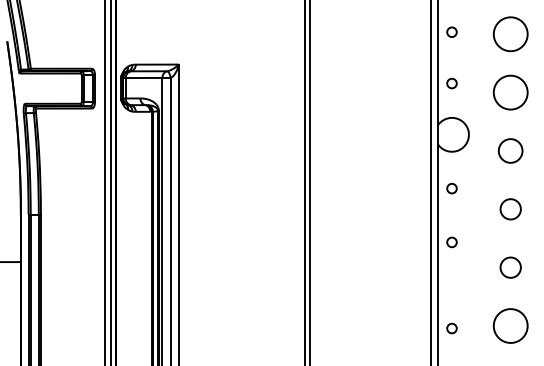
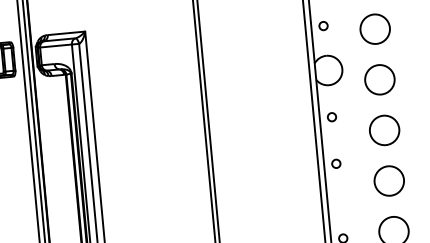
circle: (510, 150) -> (379, 79), size x1.43
circle: (510, 209) -> (384, 130), size x1.67
circle: (510, 267) -> (389, 180), size x1.67

